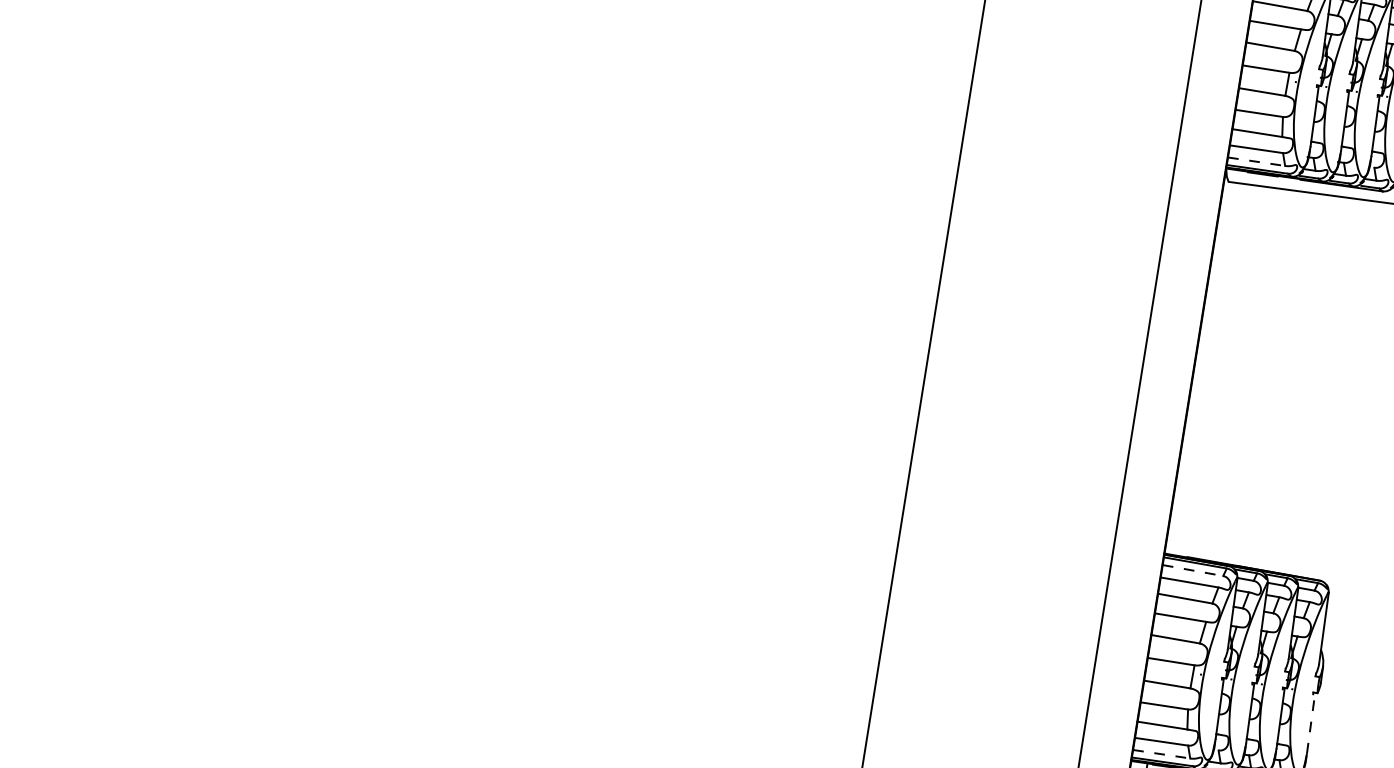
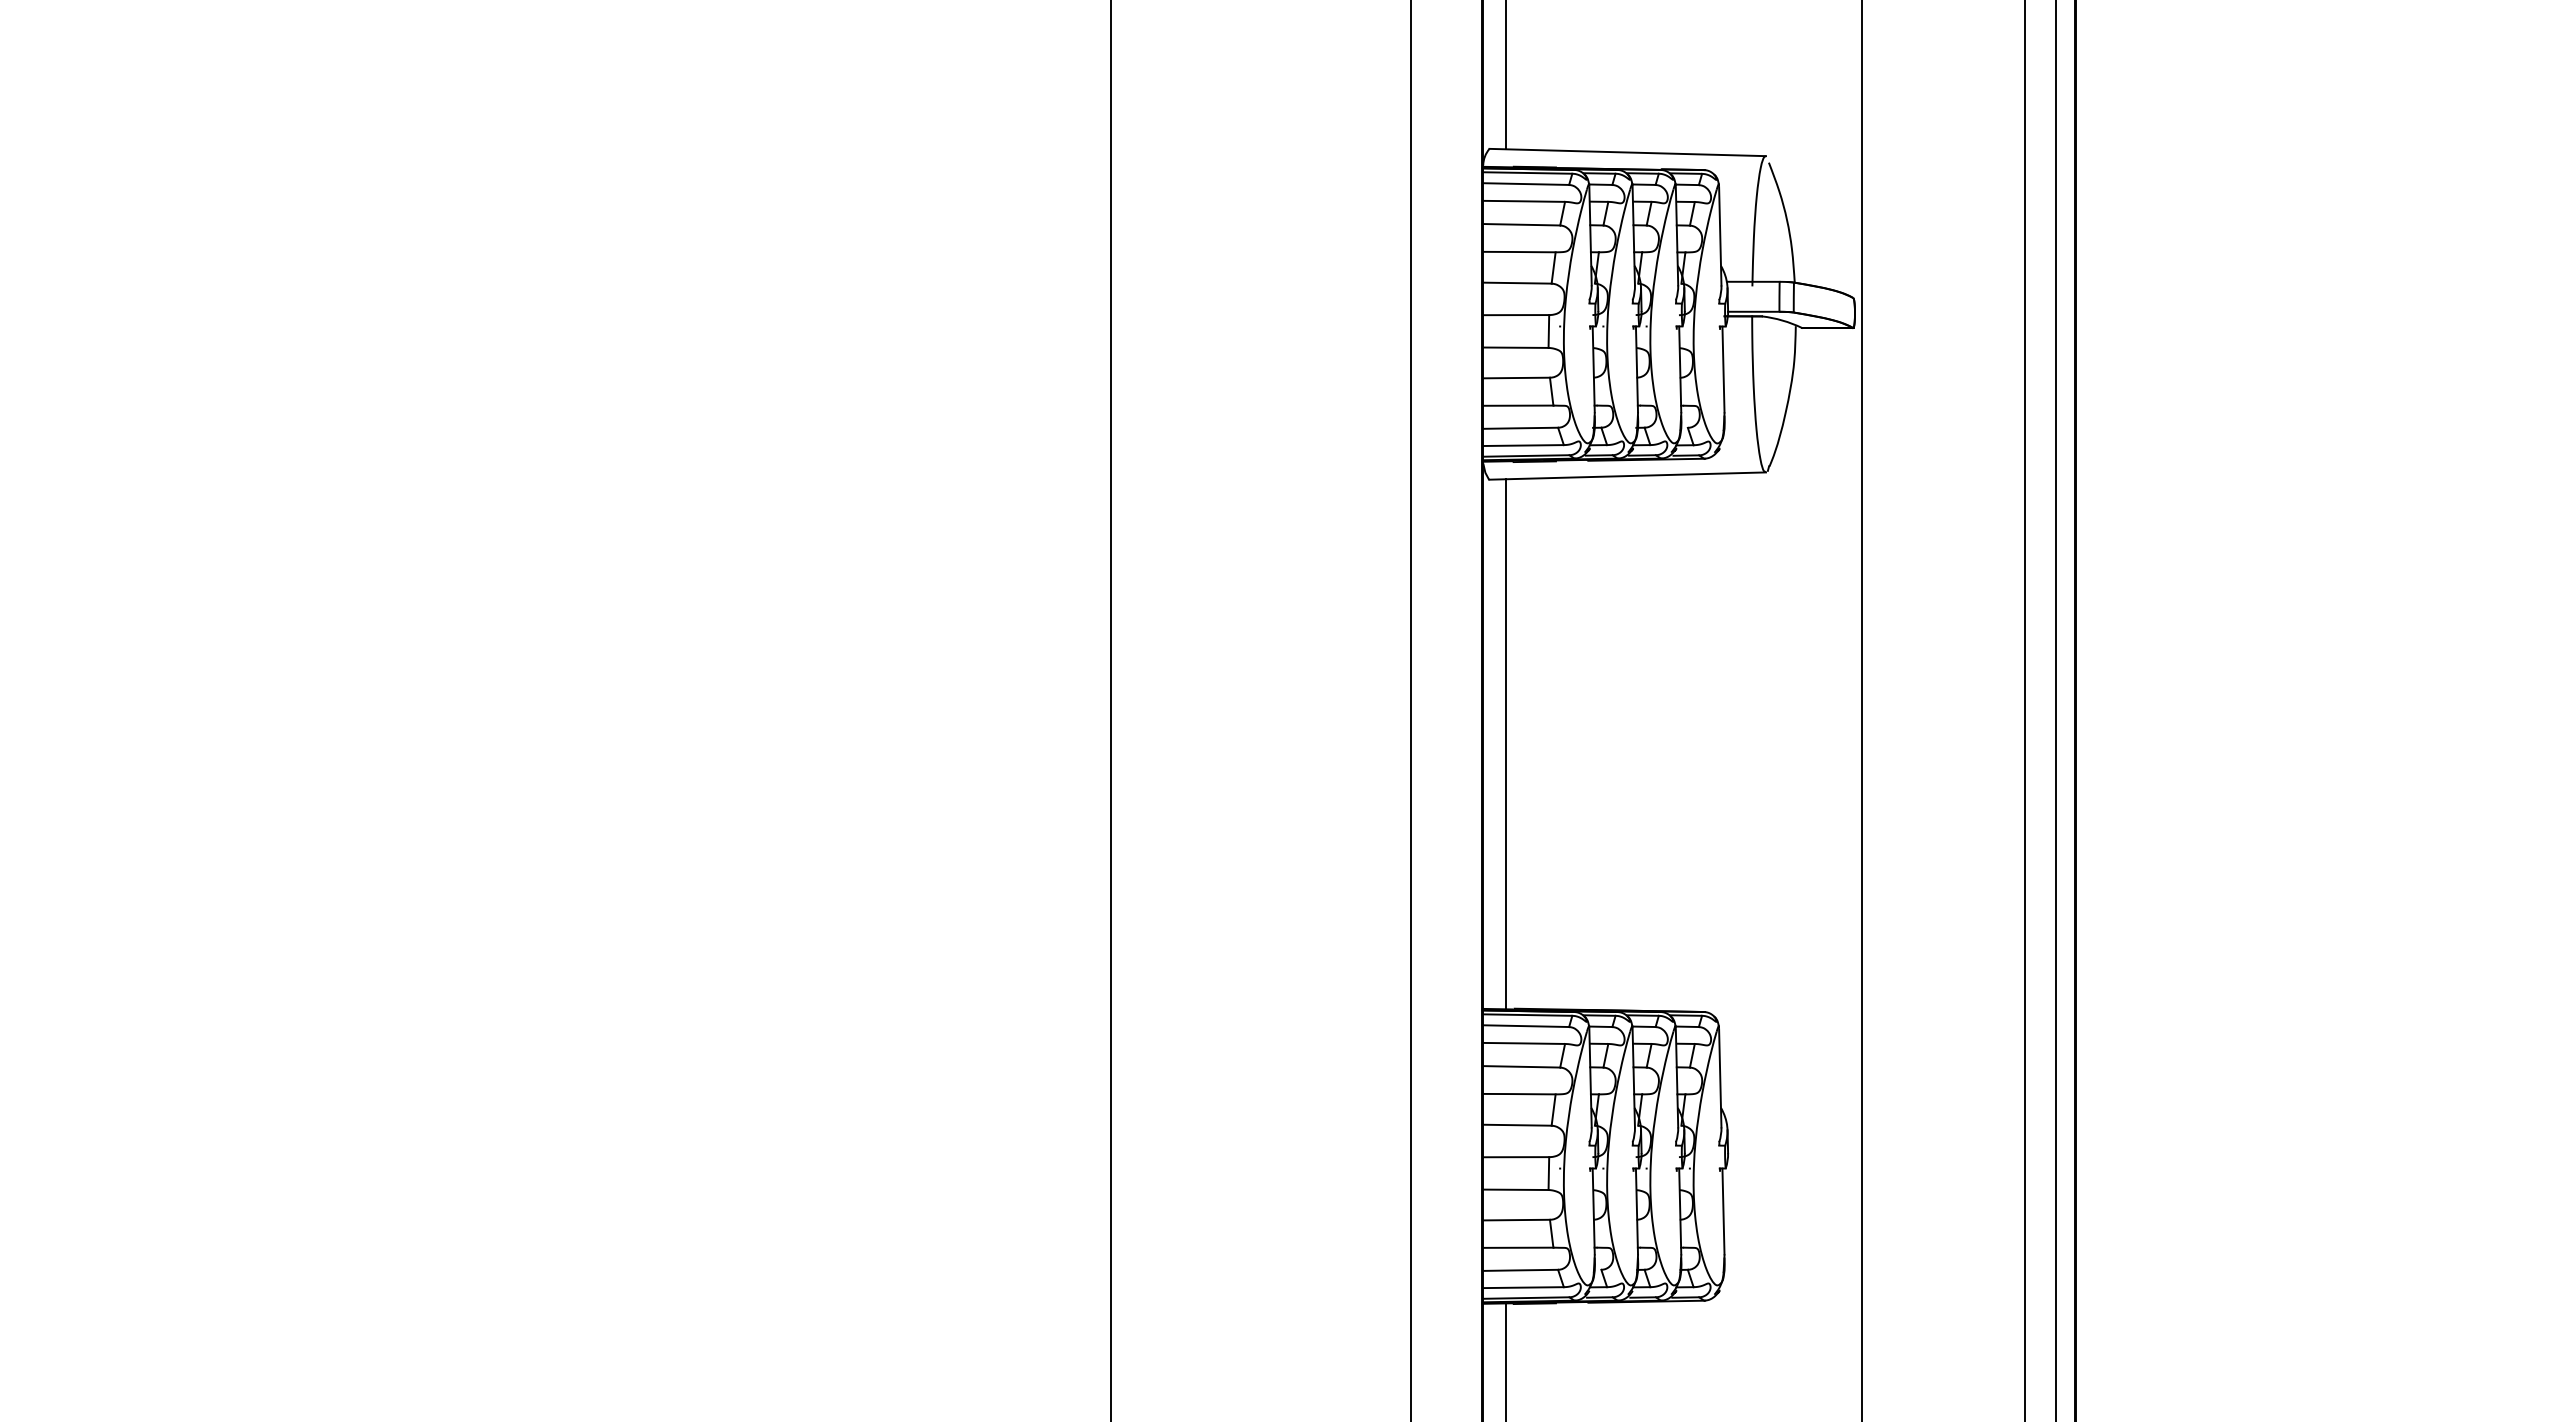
line: (1256, 161) -> (1523, 445), dashed -> solid
line: (1210, 370) -> (1505, 744), added
line: (1193, 570) -> (1526, 1026), dashed -> solid
line: (1311, 723) -> (1723, 1211), dashed -> solid
line: (1161, 754) -> (1523, 1287), dashed -> solid

